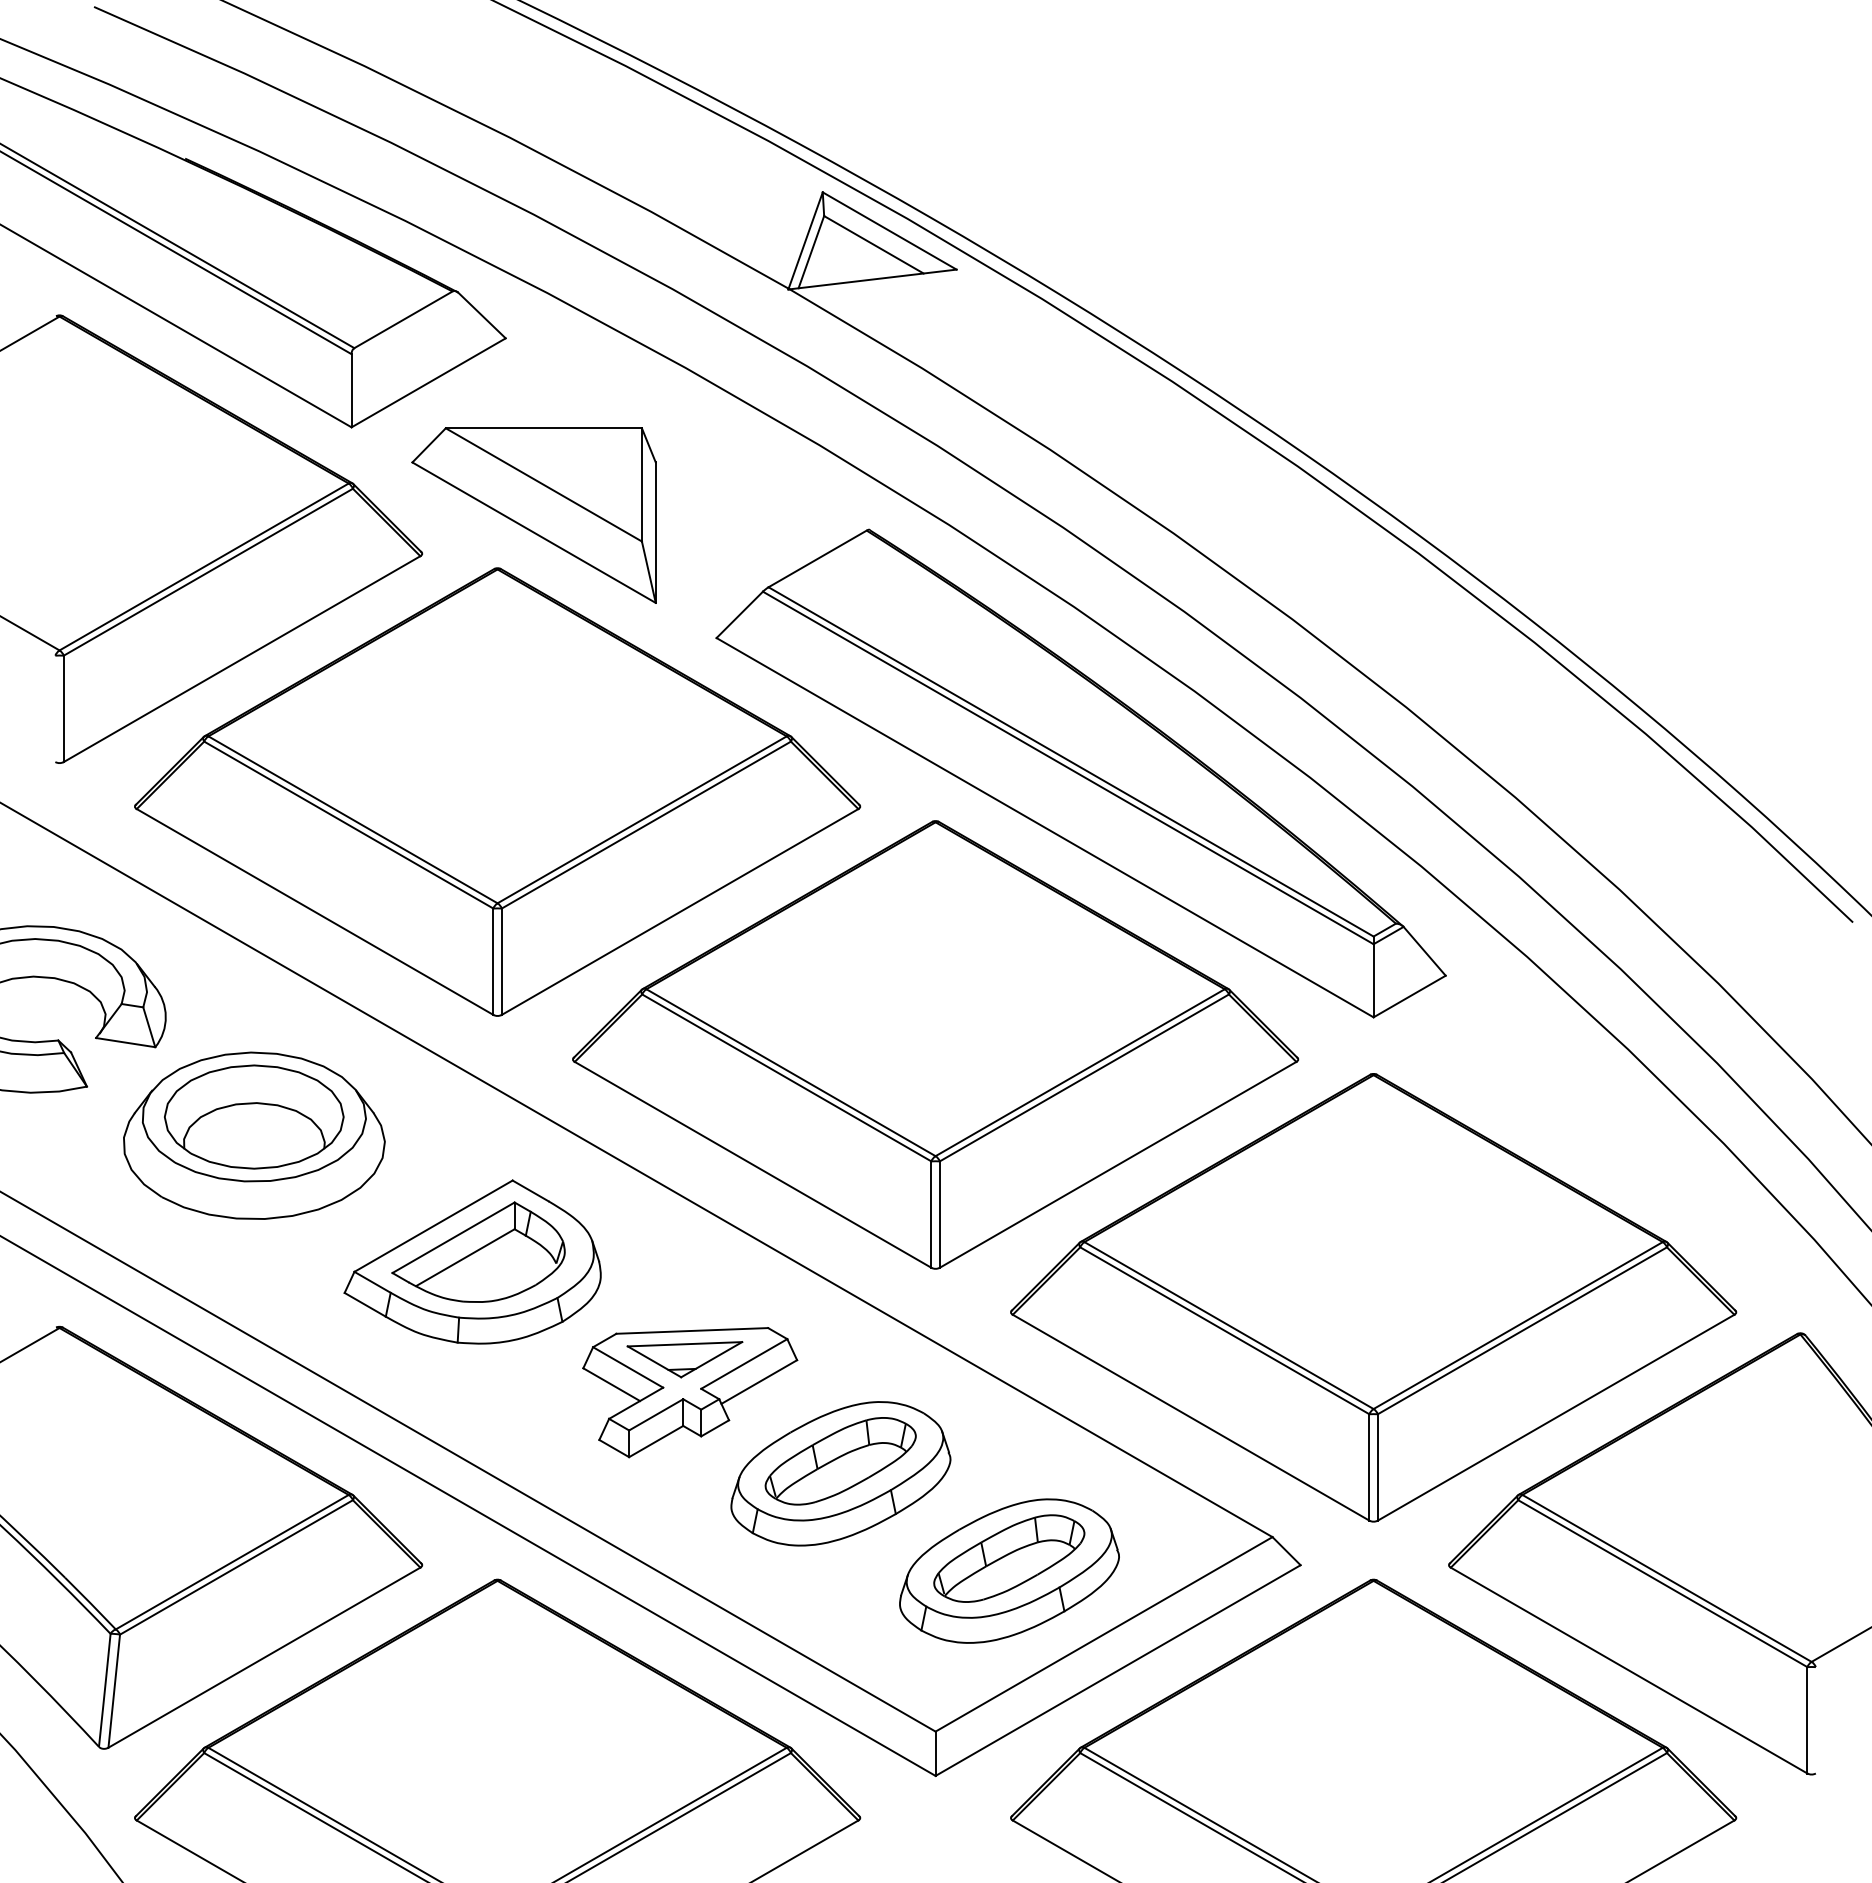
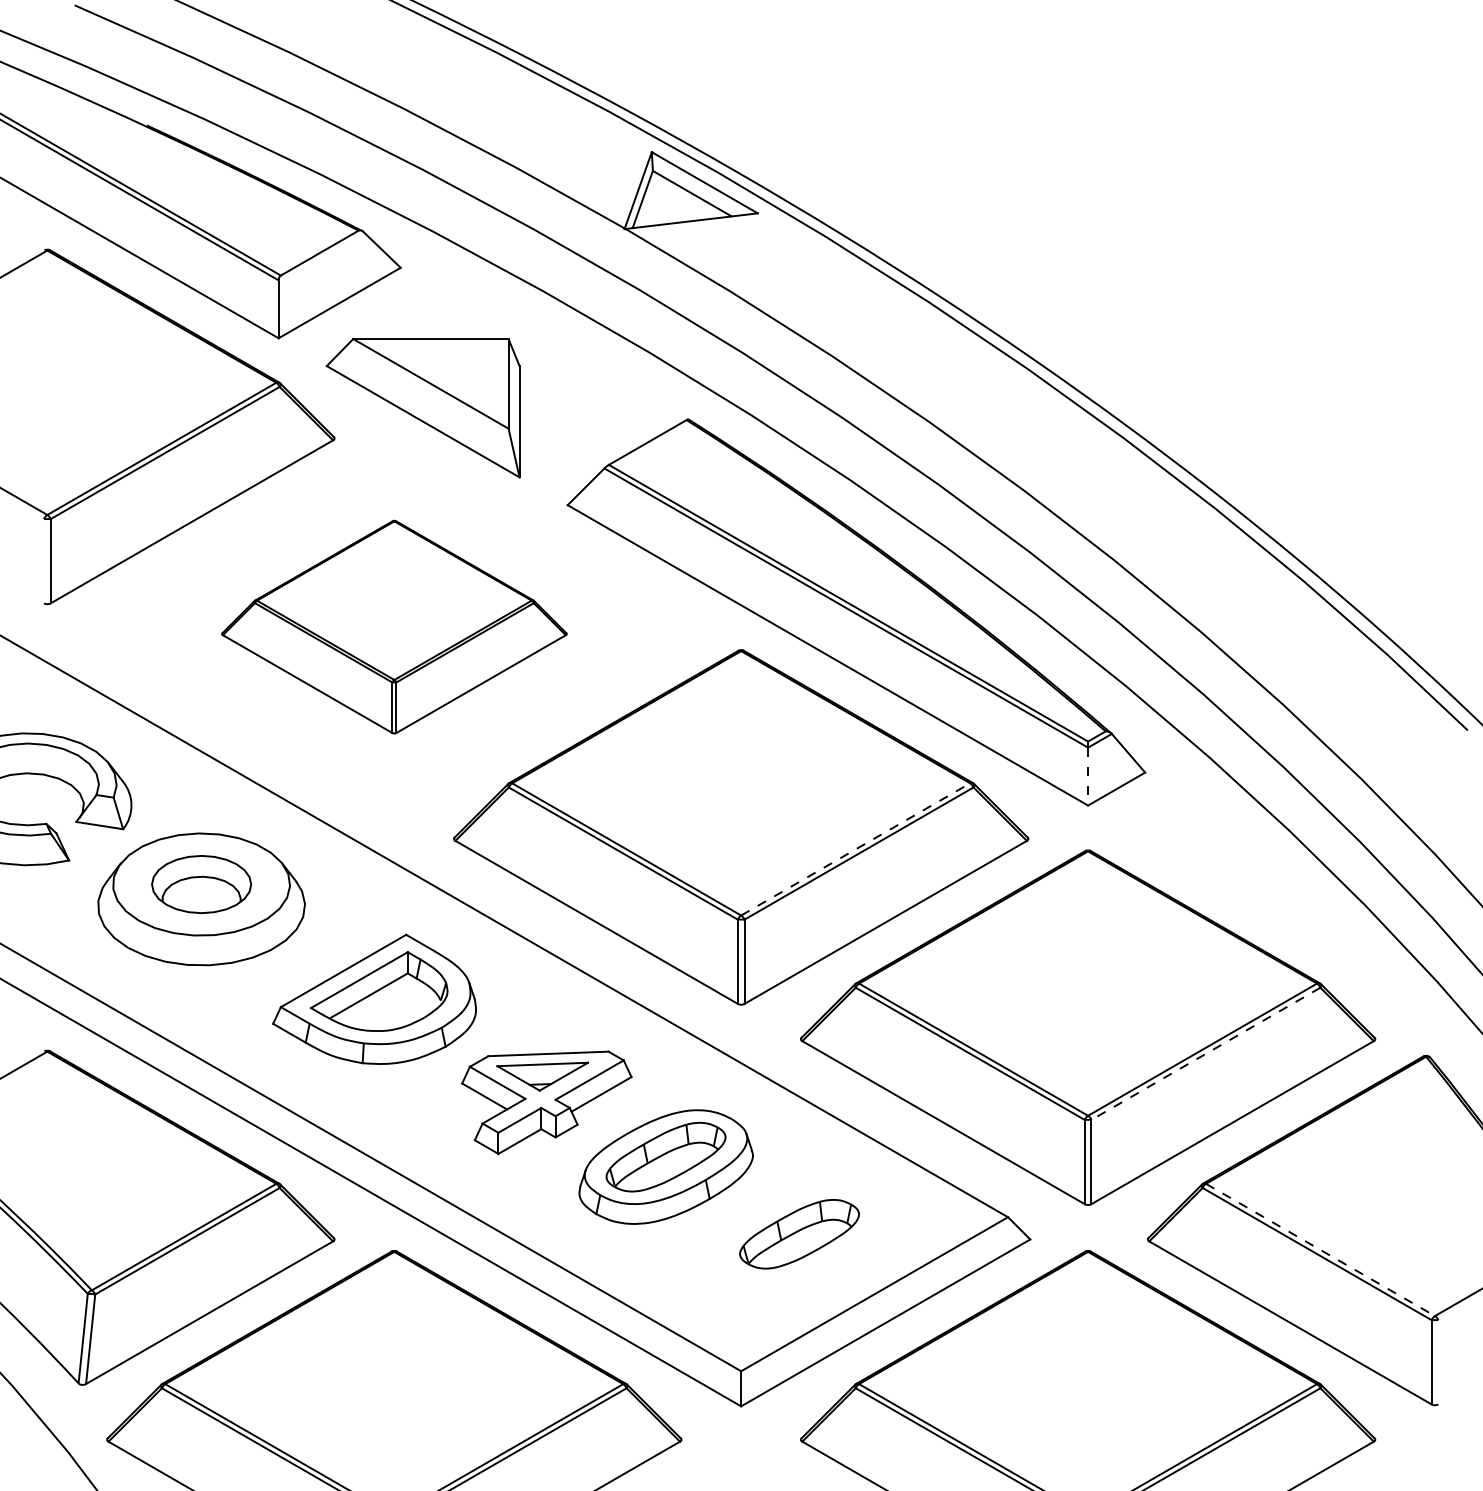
part: (497, 791) -> (394, 626), size x0.6
line: (1373, 980) -> (1088, 776), solid -> dashed
line: (1080, 1072) -> (855, 849), solid -> dashed
part: (254, 1116) -> (201, 884), size x0.7
line: (1522, 1330) -> (1206, 1053), solid -> dashed
part: (1009, 1570) -> (799, 1243), removed
line: (1667, 1578) -> (1320, 1250), solid -> dashed

